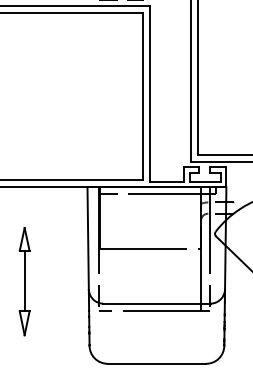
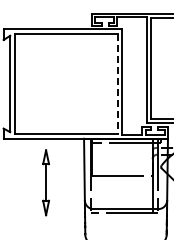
line: (142, 97) -> (117, 84), solid -> dashed
part: (23, 281) -> (45, 182), moved

